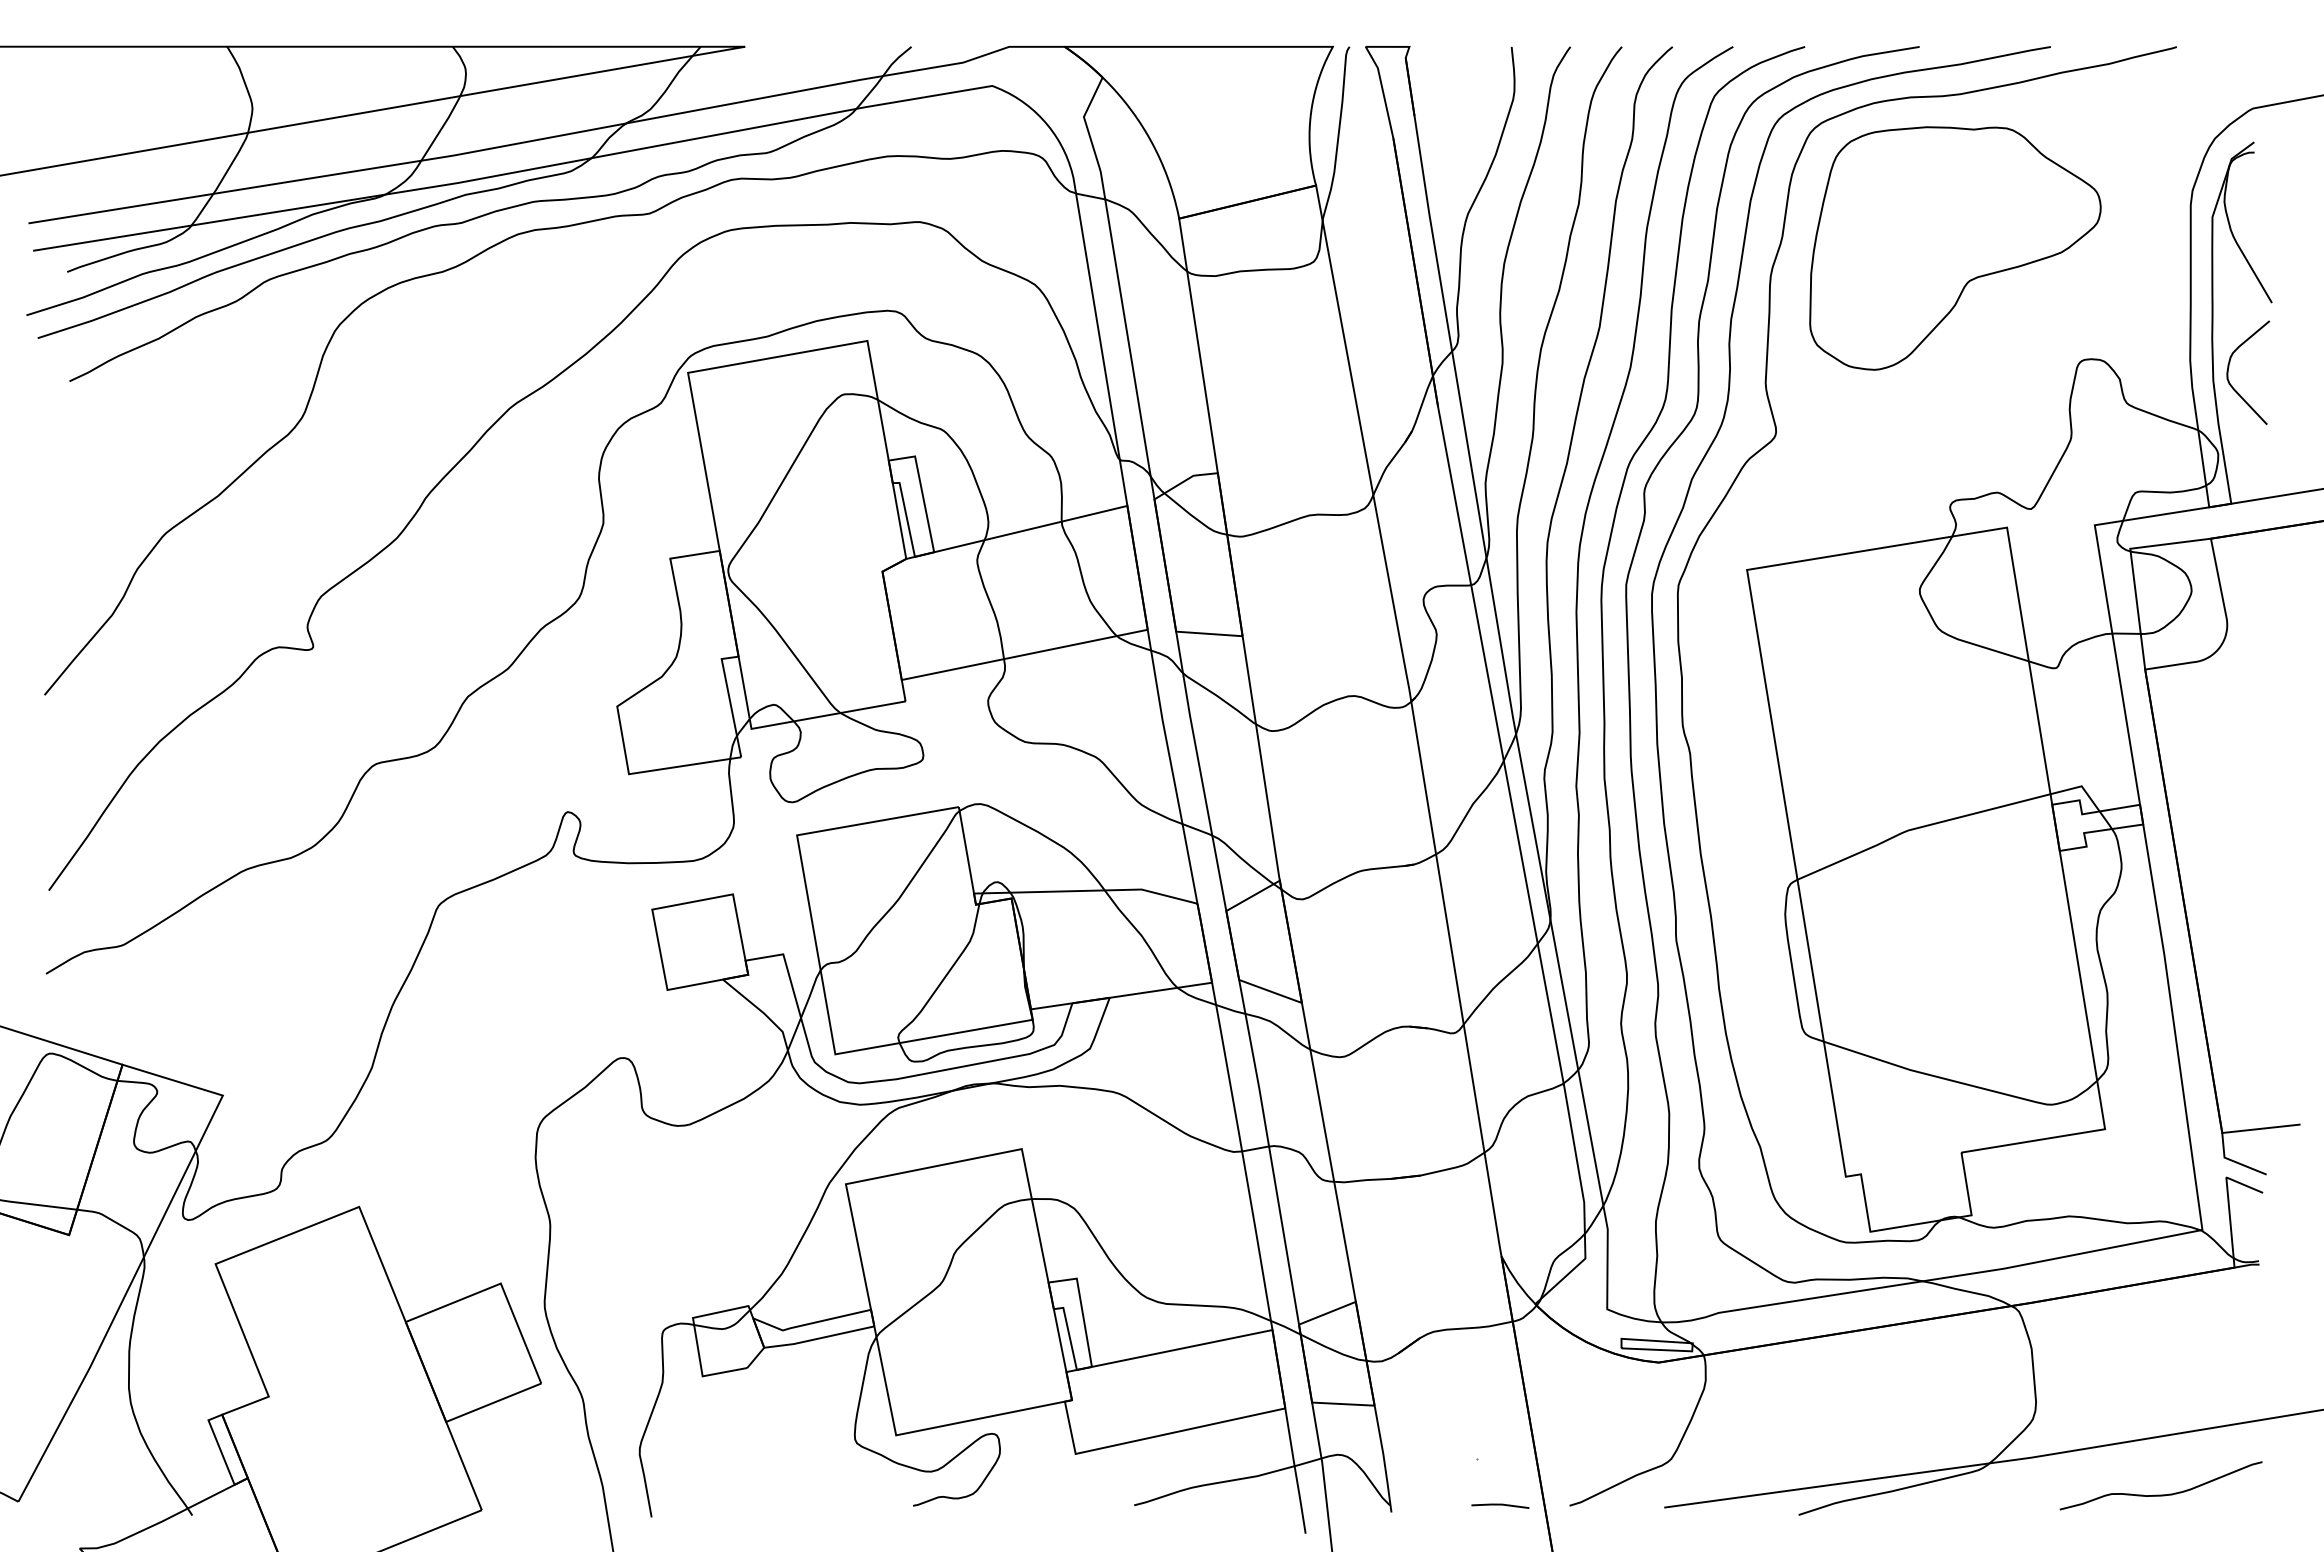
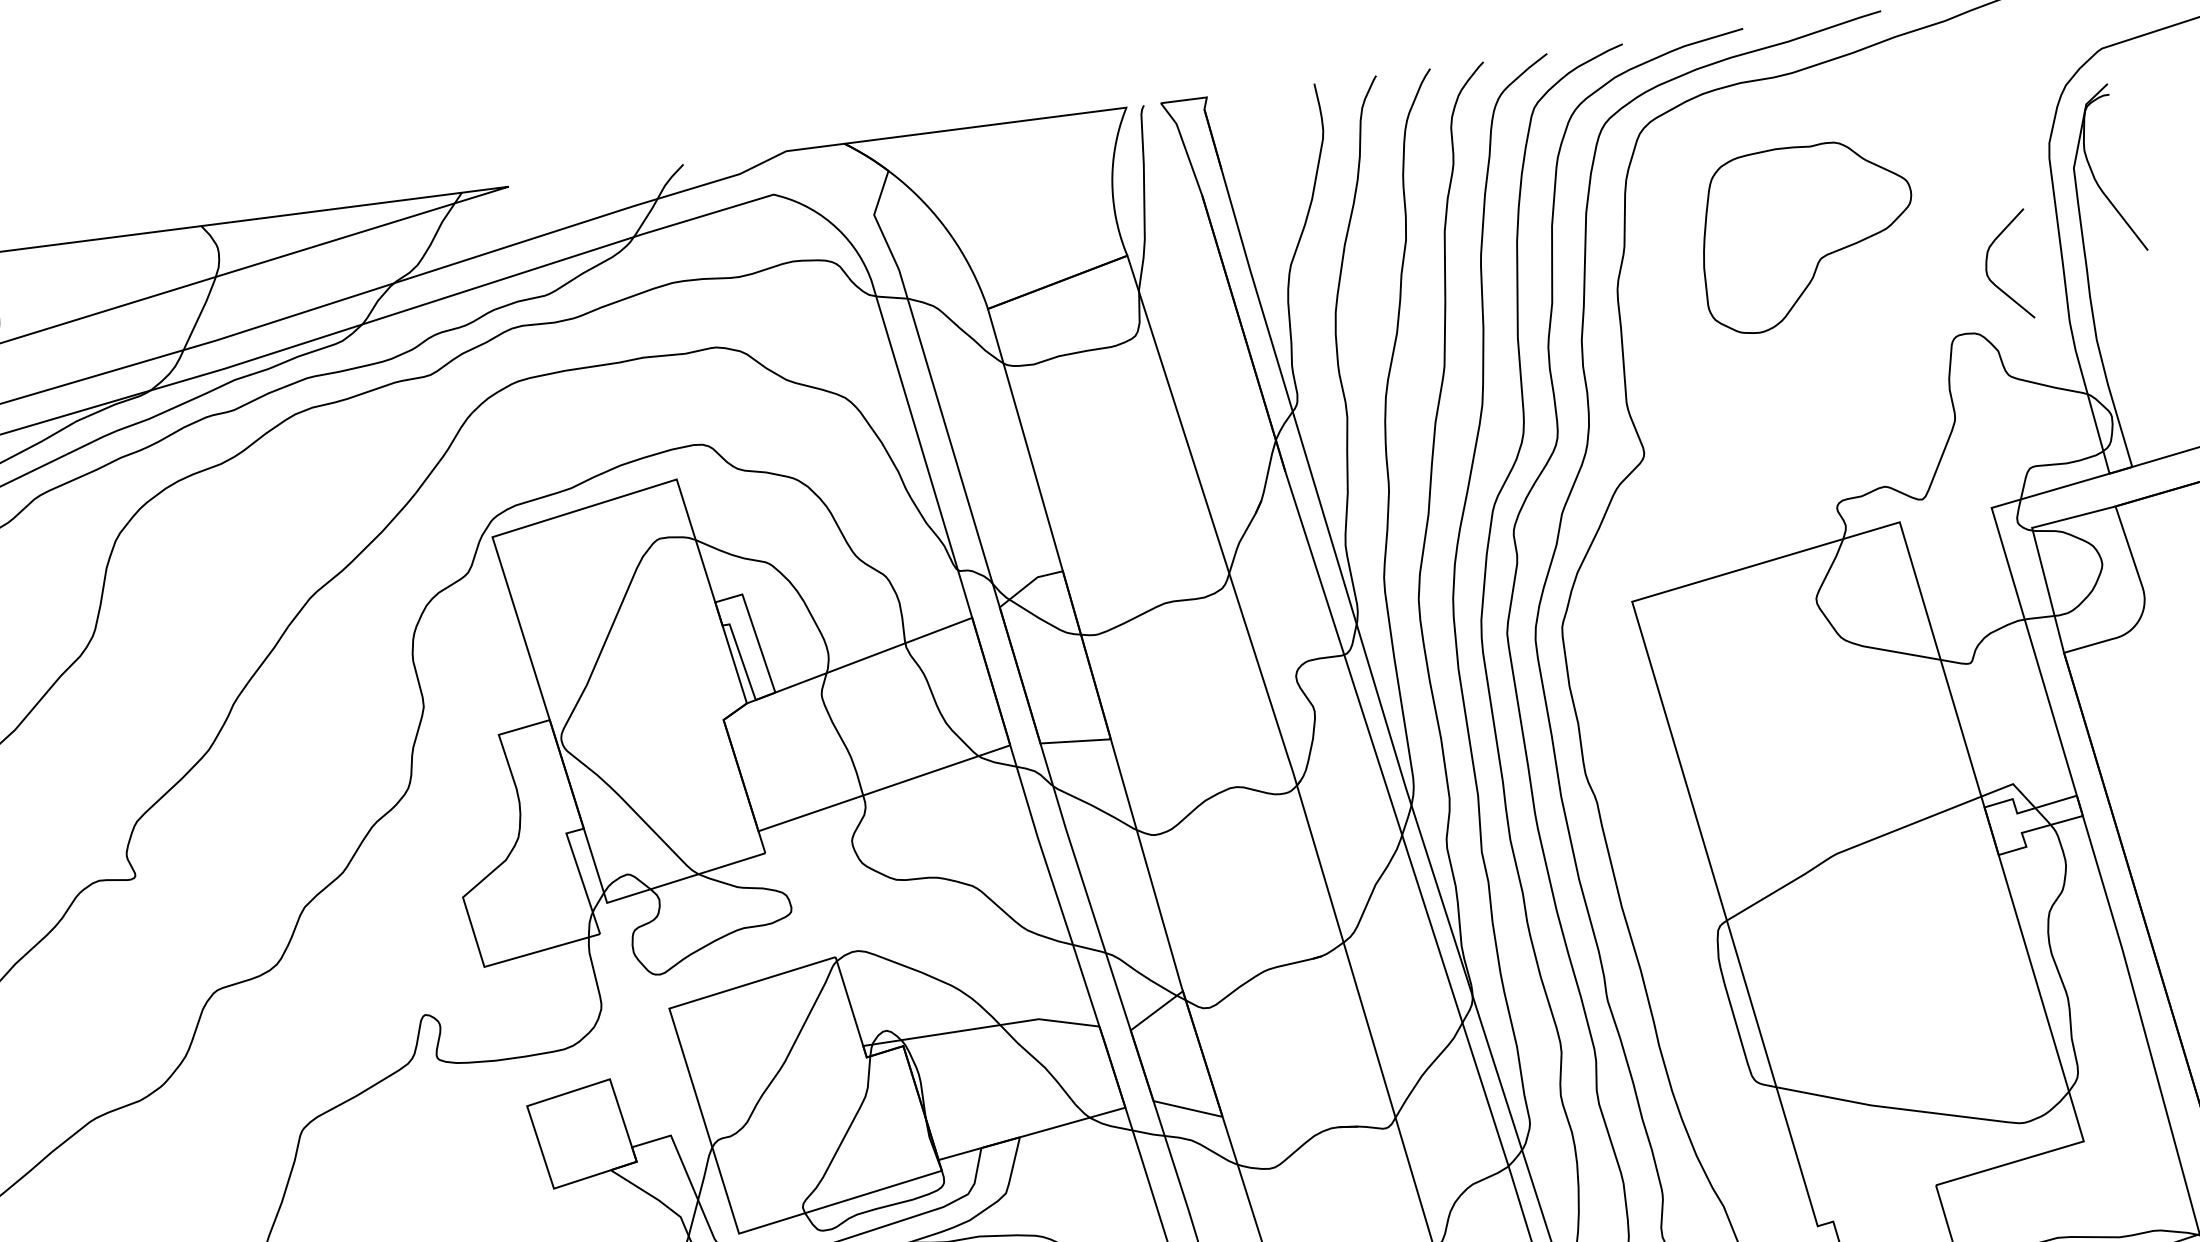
part: (1955, 248) -> (1807, 235), size x0.7
curve: (2229, 367) -> (1987, 262), moved

